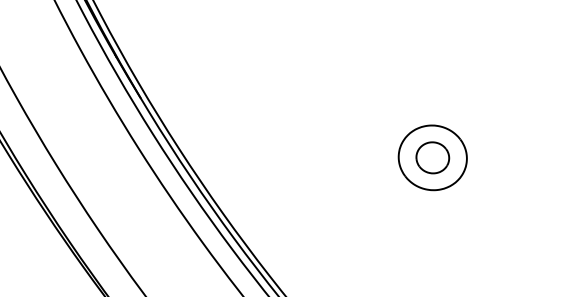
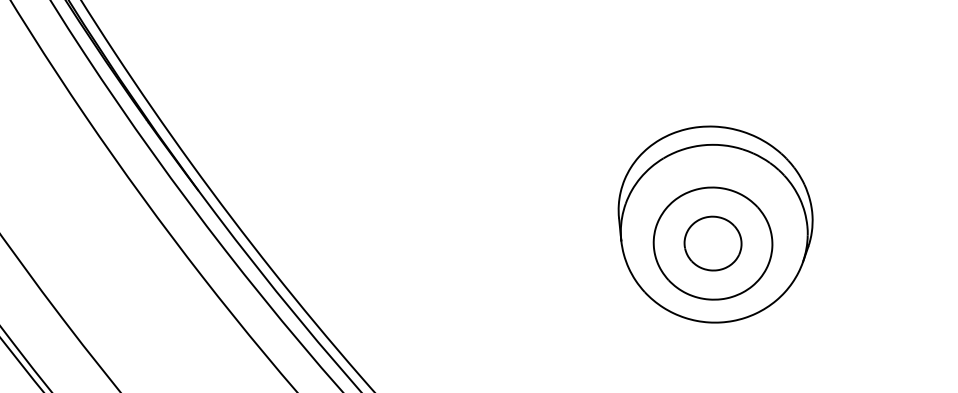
part: (435, 146) -> (715, 223), added

